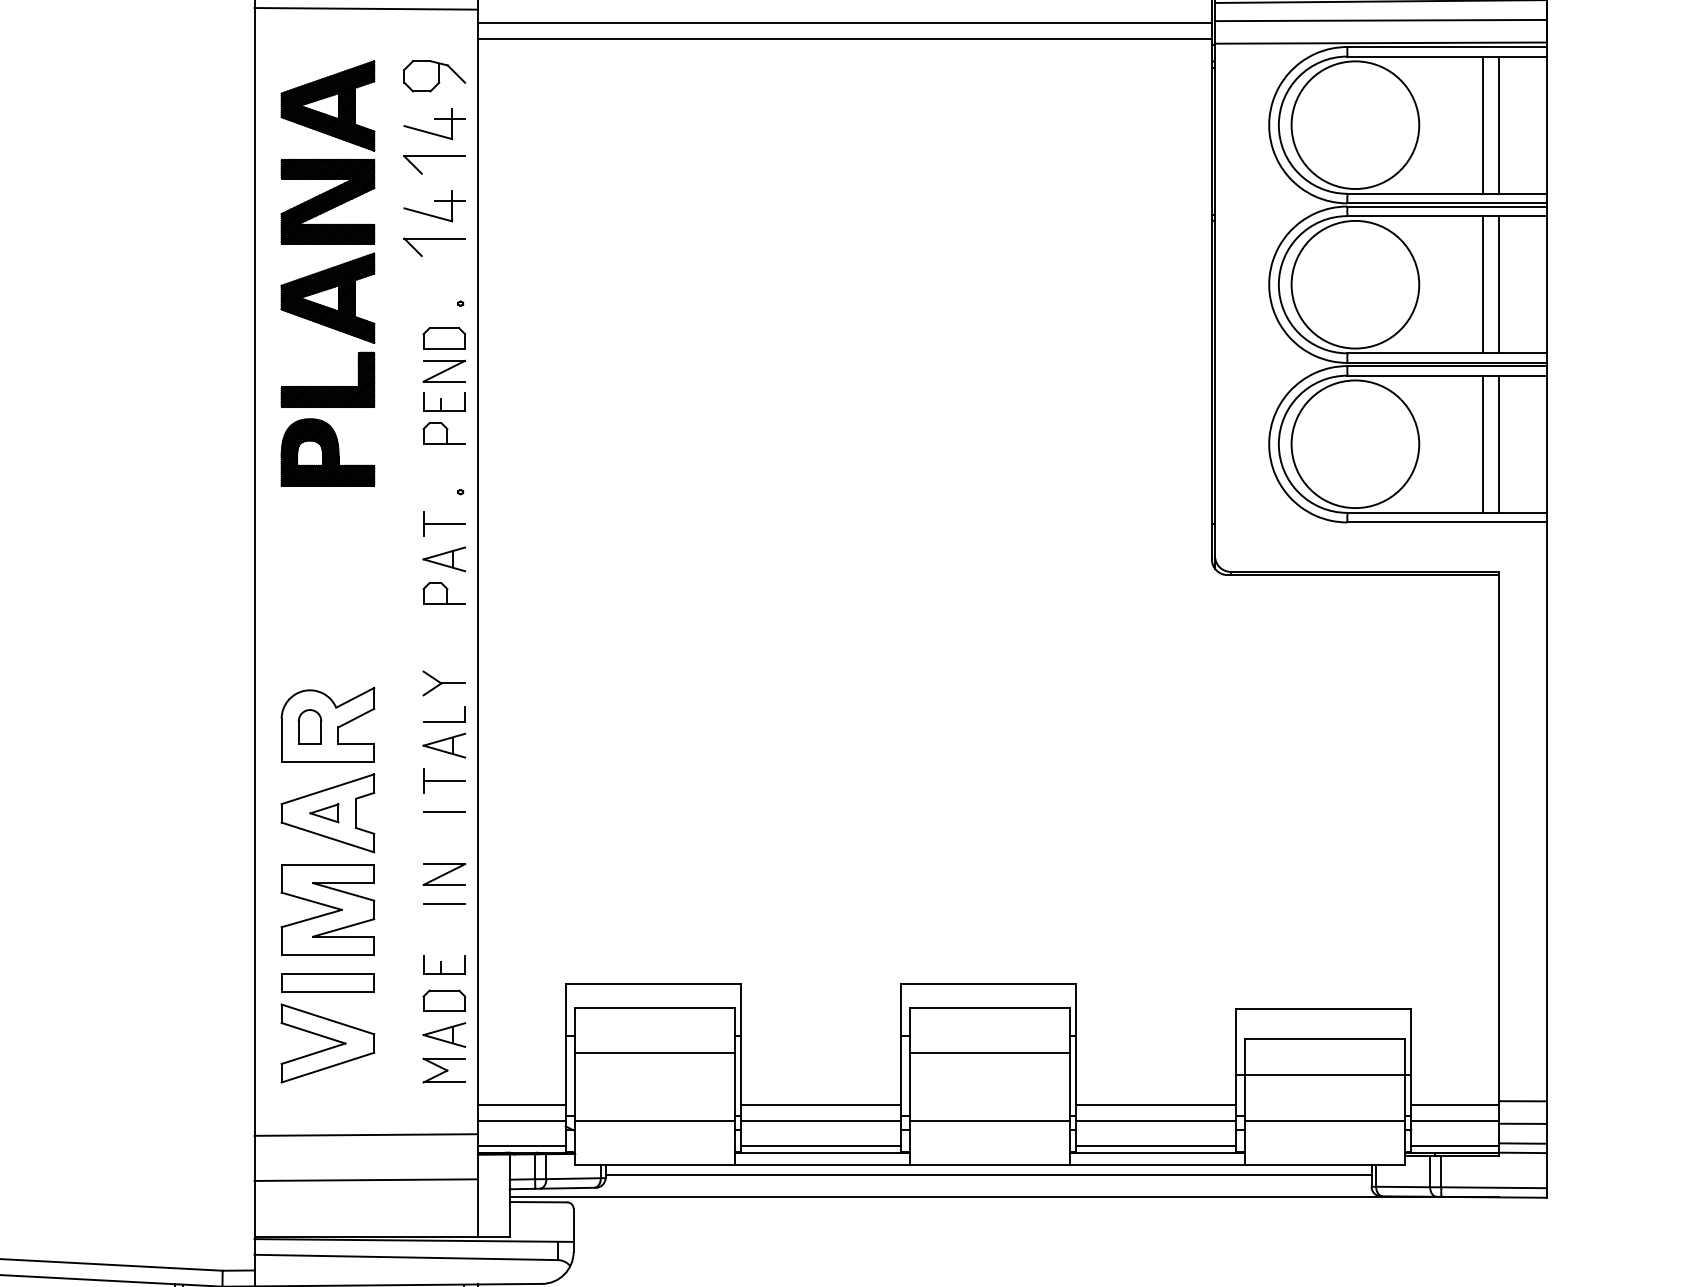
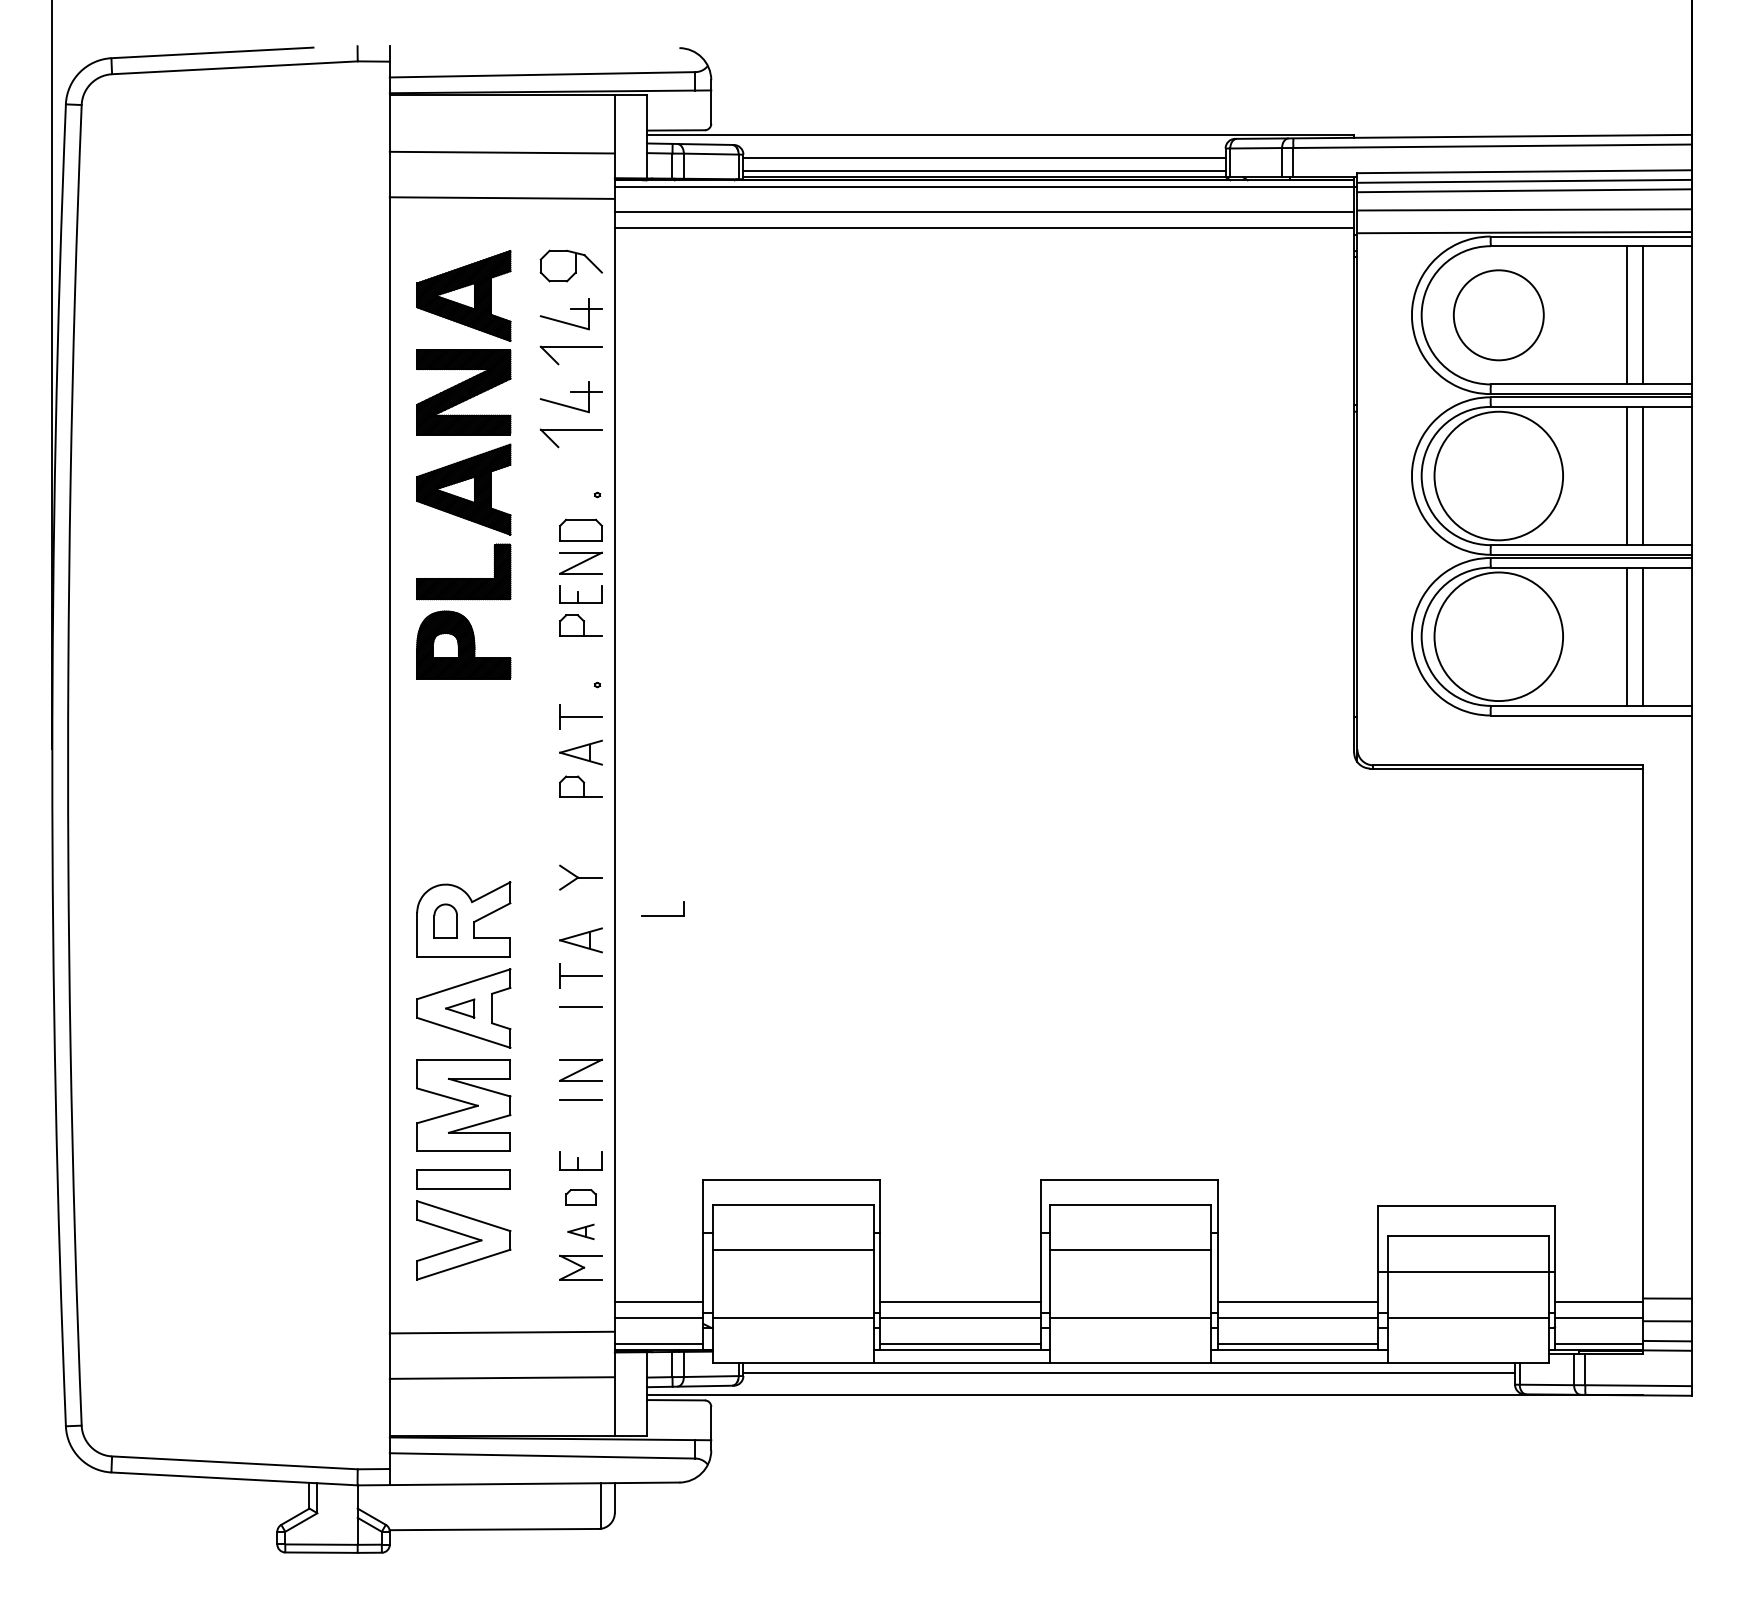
circle: (1355, 125) -> (1498, 315), size x0.7
part: (443, 720) -> (662, 915), moved
part: (443, 1000) -> (580, 1197), size x0.7
part: (443, 1034) -> (580, 1231), size x0.6

